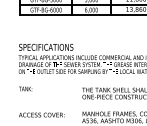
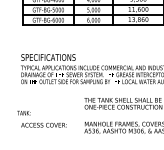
text: (25, 88) -> (23, 112), moved

